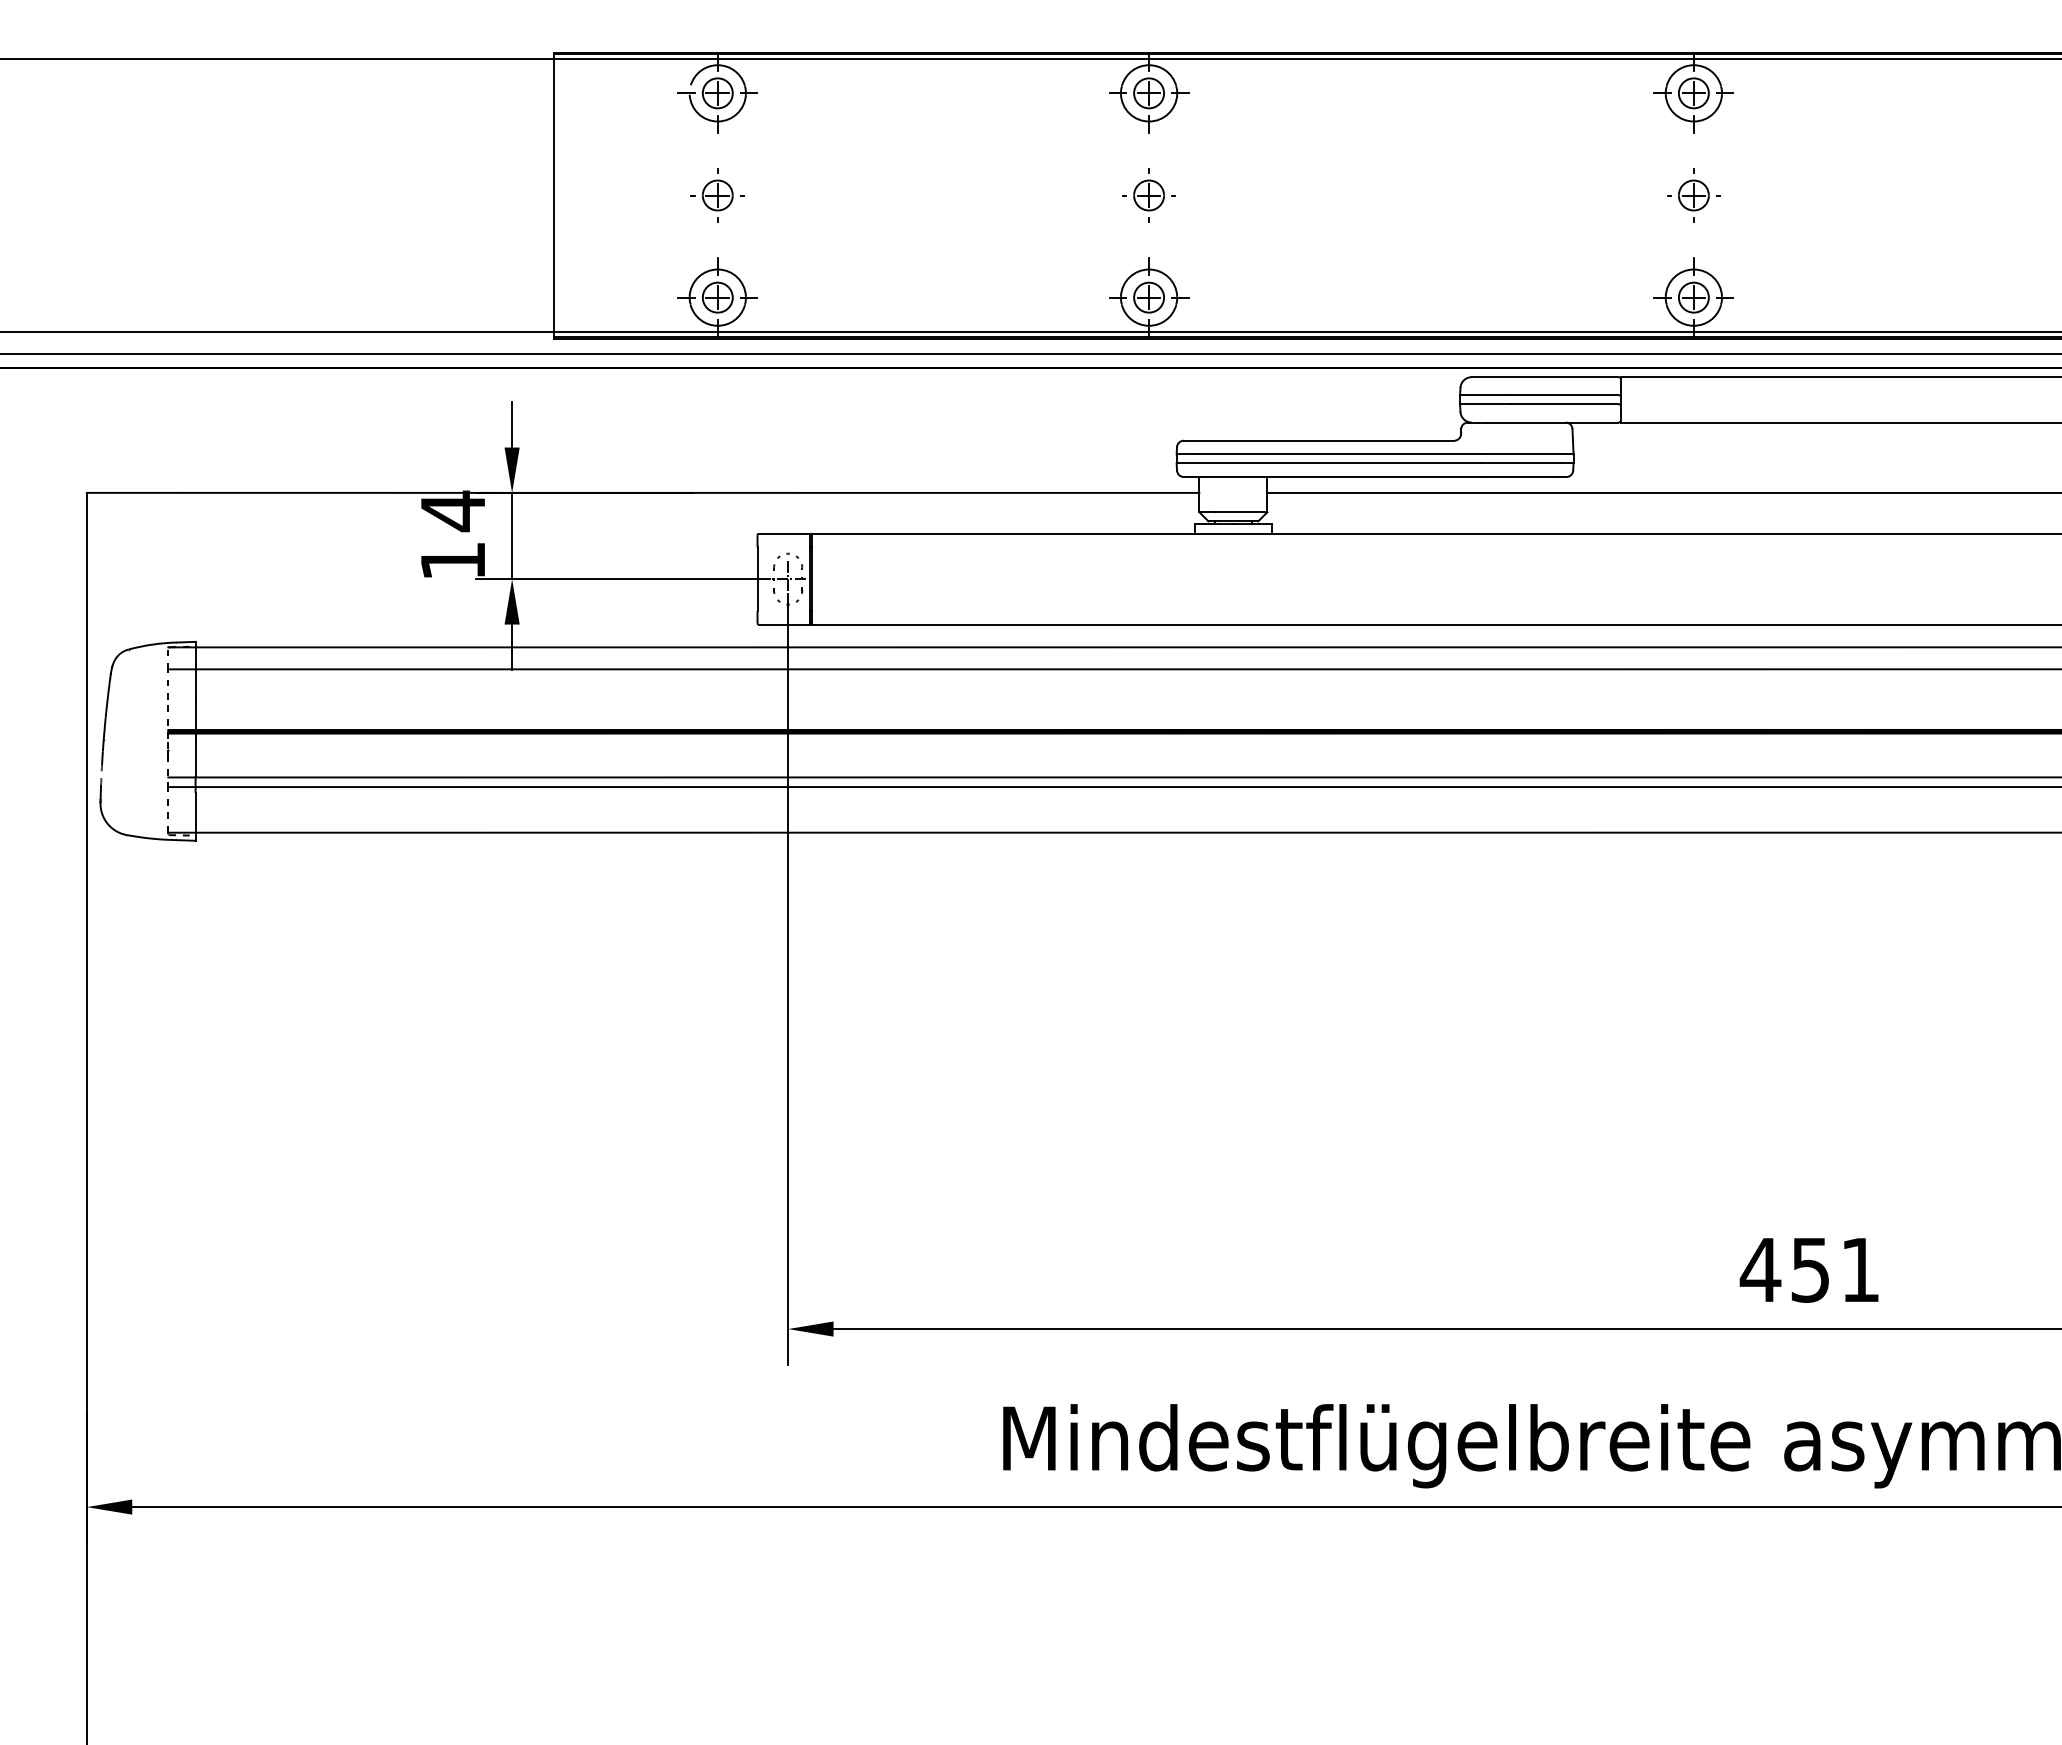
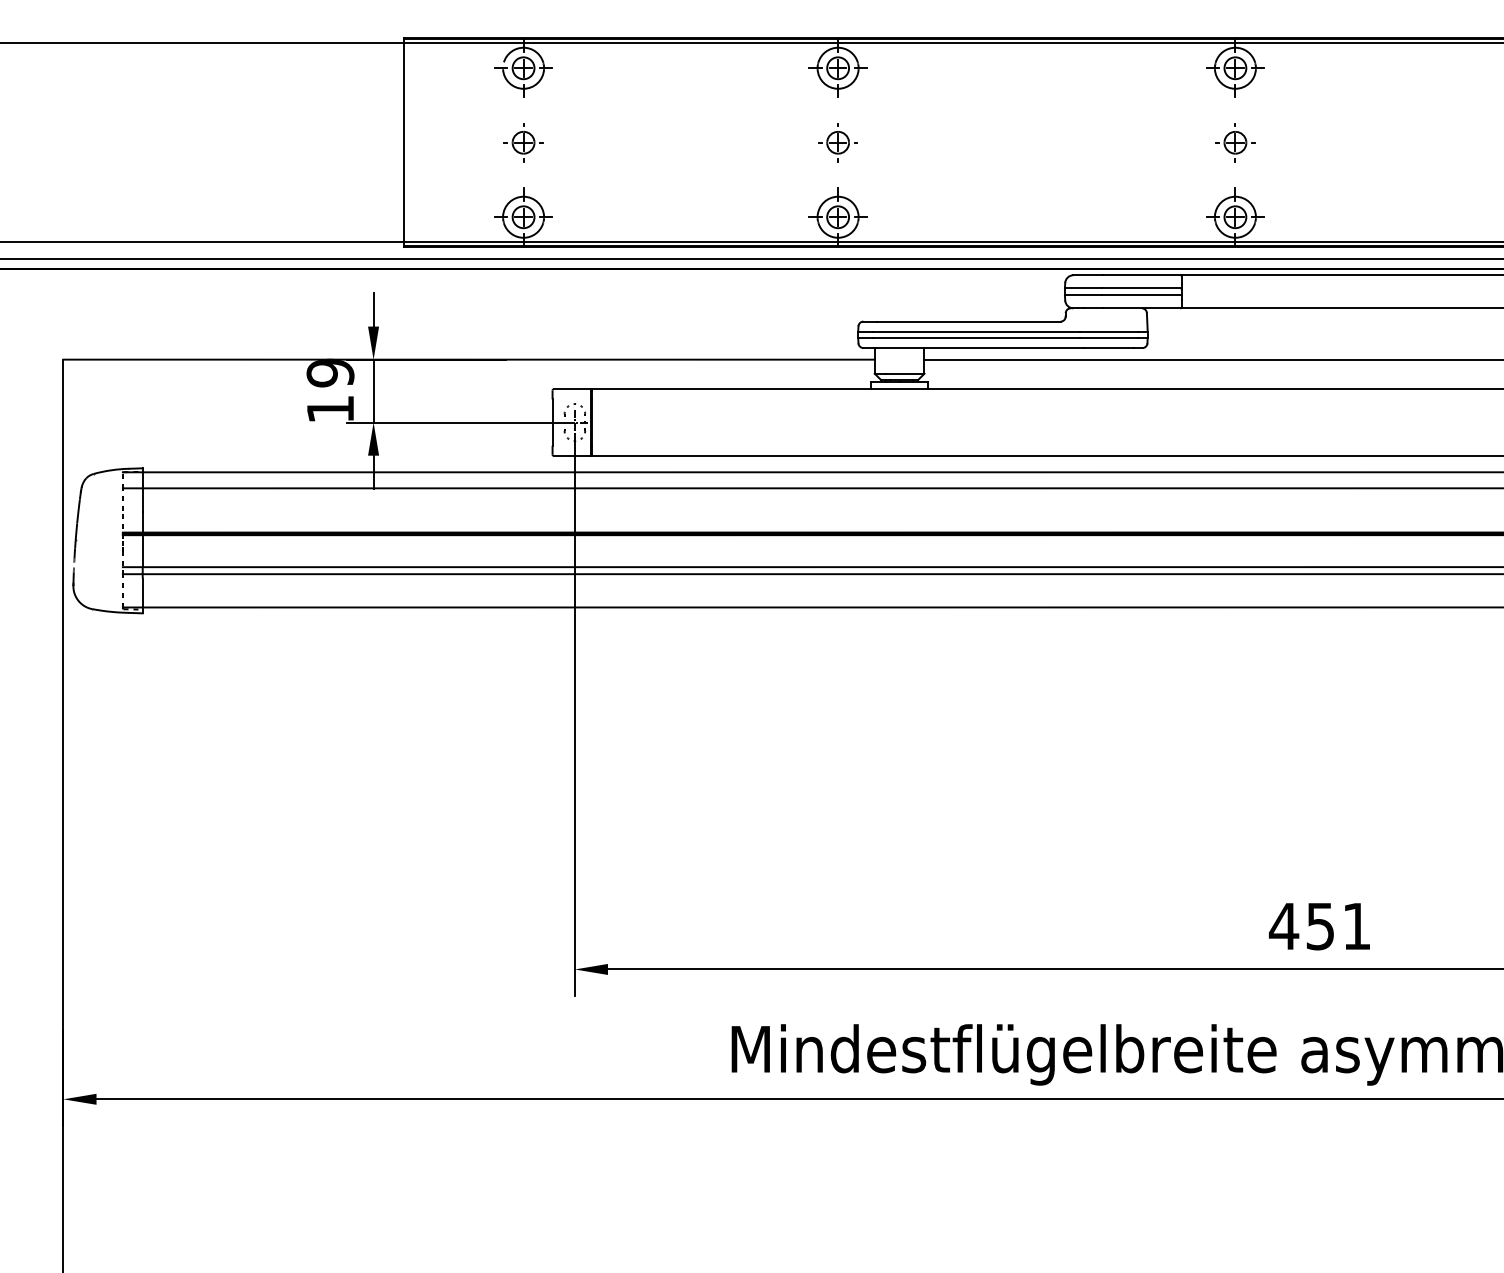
text: (453, 511) -> (330, 373), 14 -> 19

